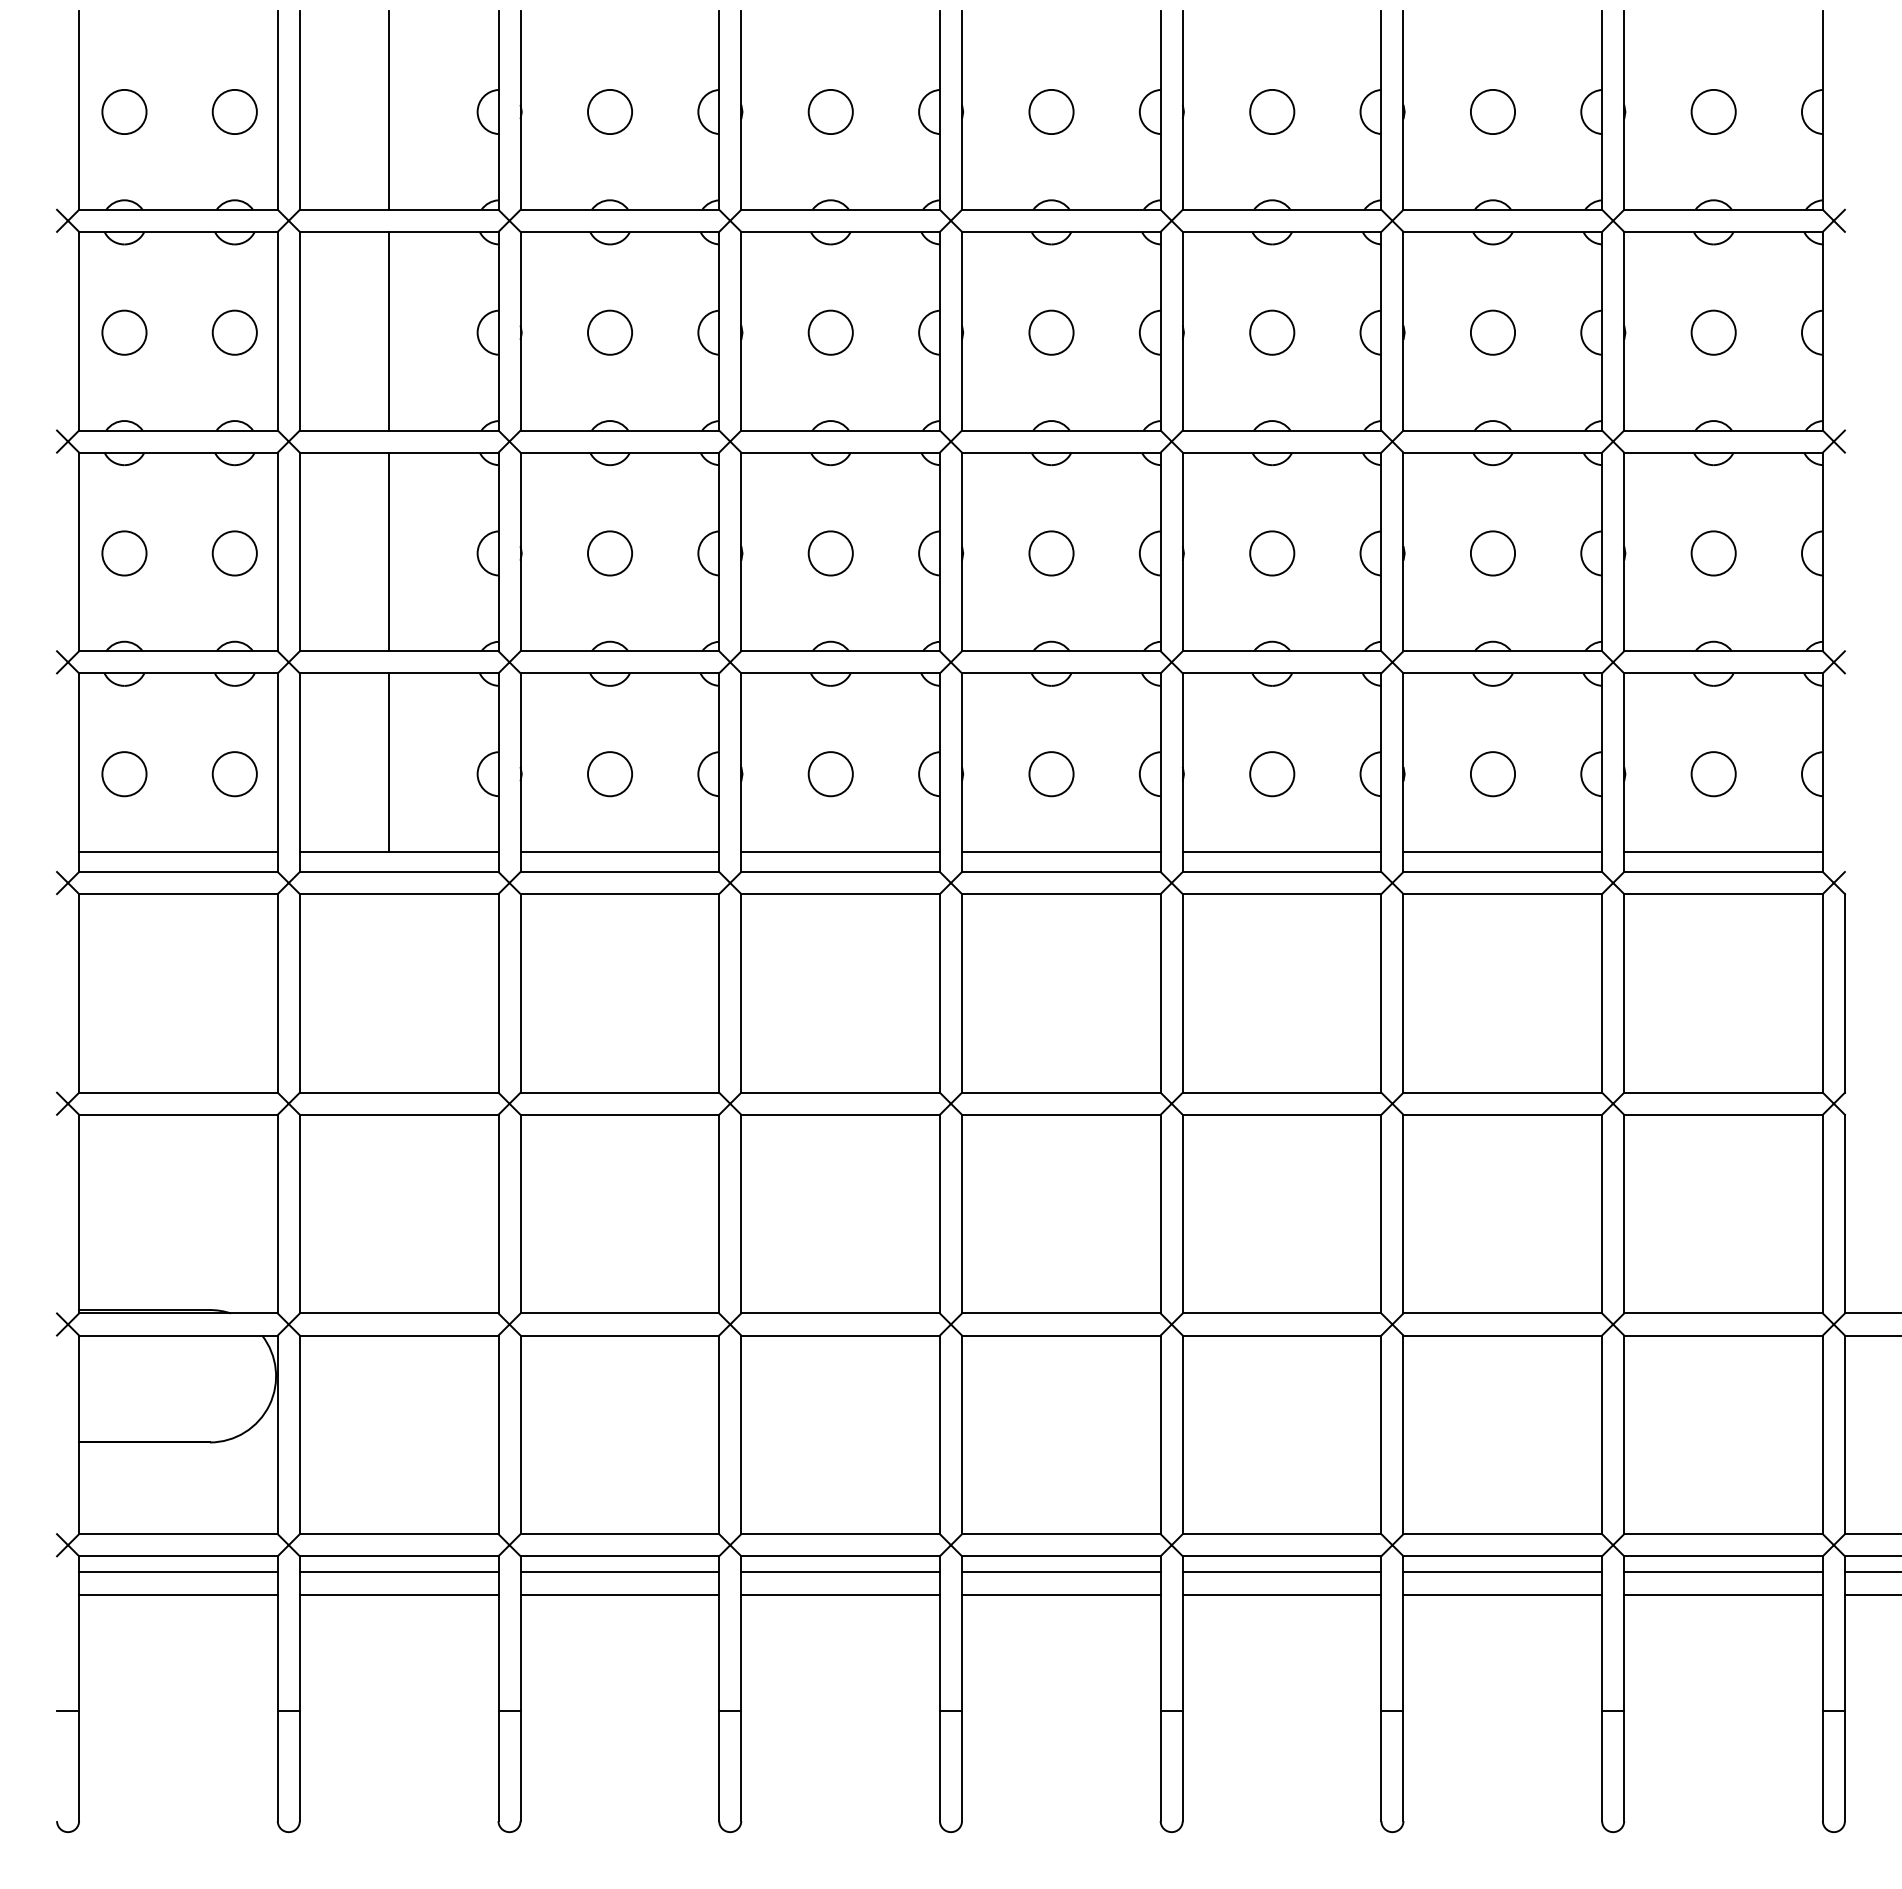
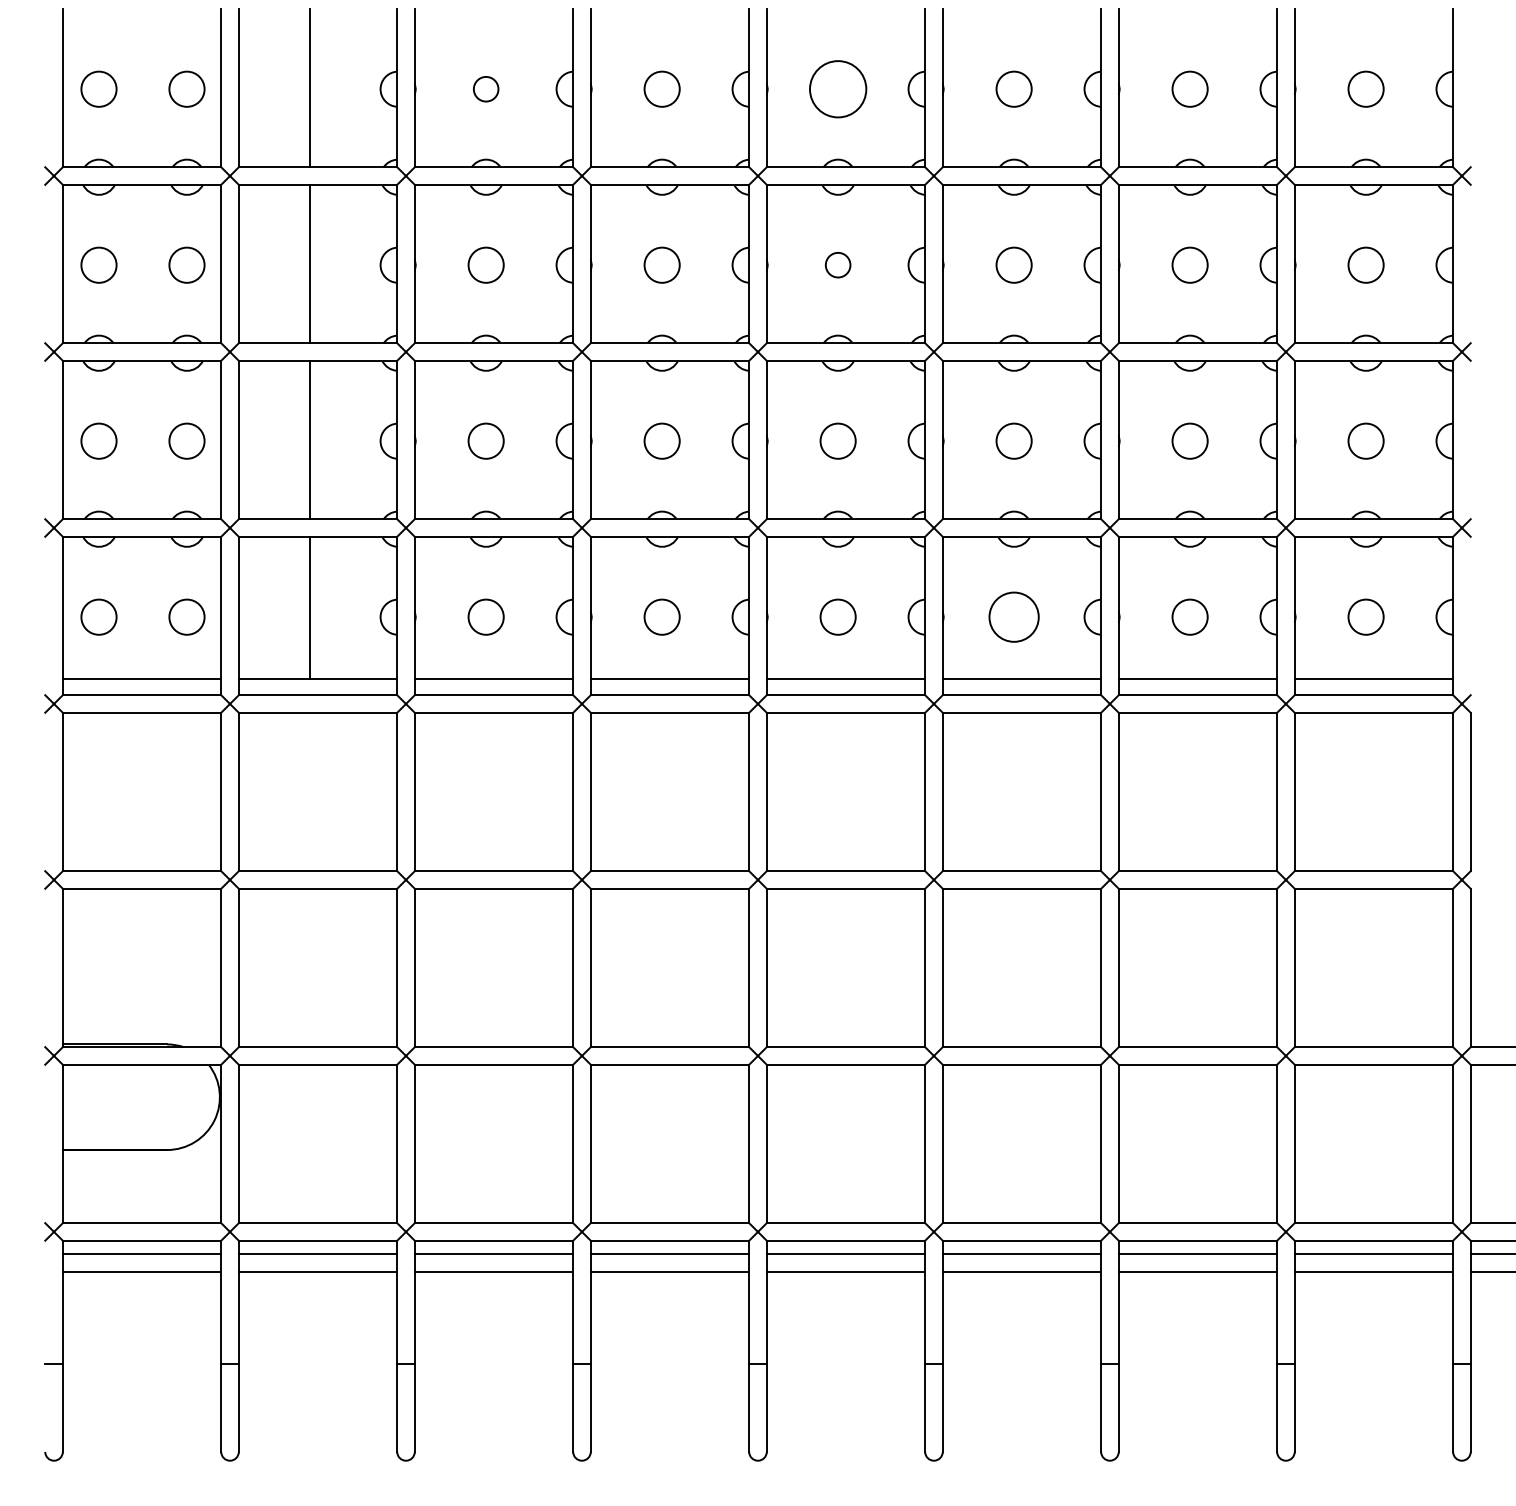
circle: (609, 111) -> (485, 88), size x0.7
circle: (1051, 111) -> (838, 88), size x1.6
circle: (1051, 332) -> (838, 265), size x0.7
circle: (1272, 774) -> (1014, 617), size x1.4

